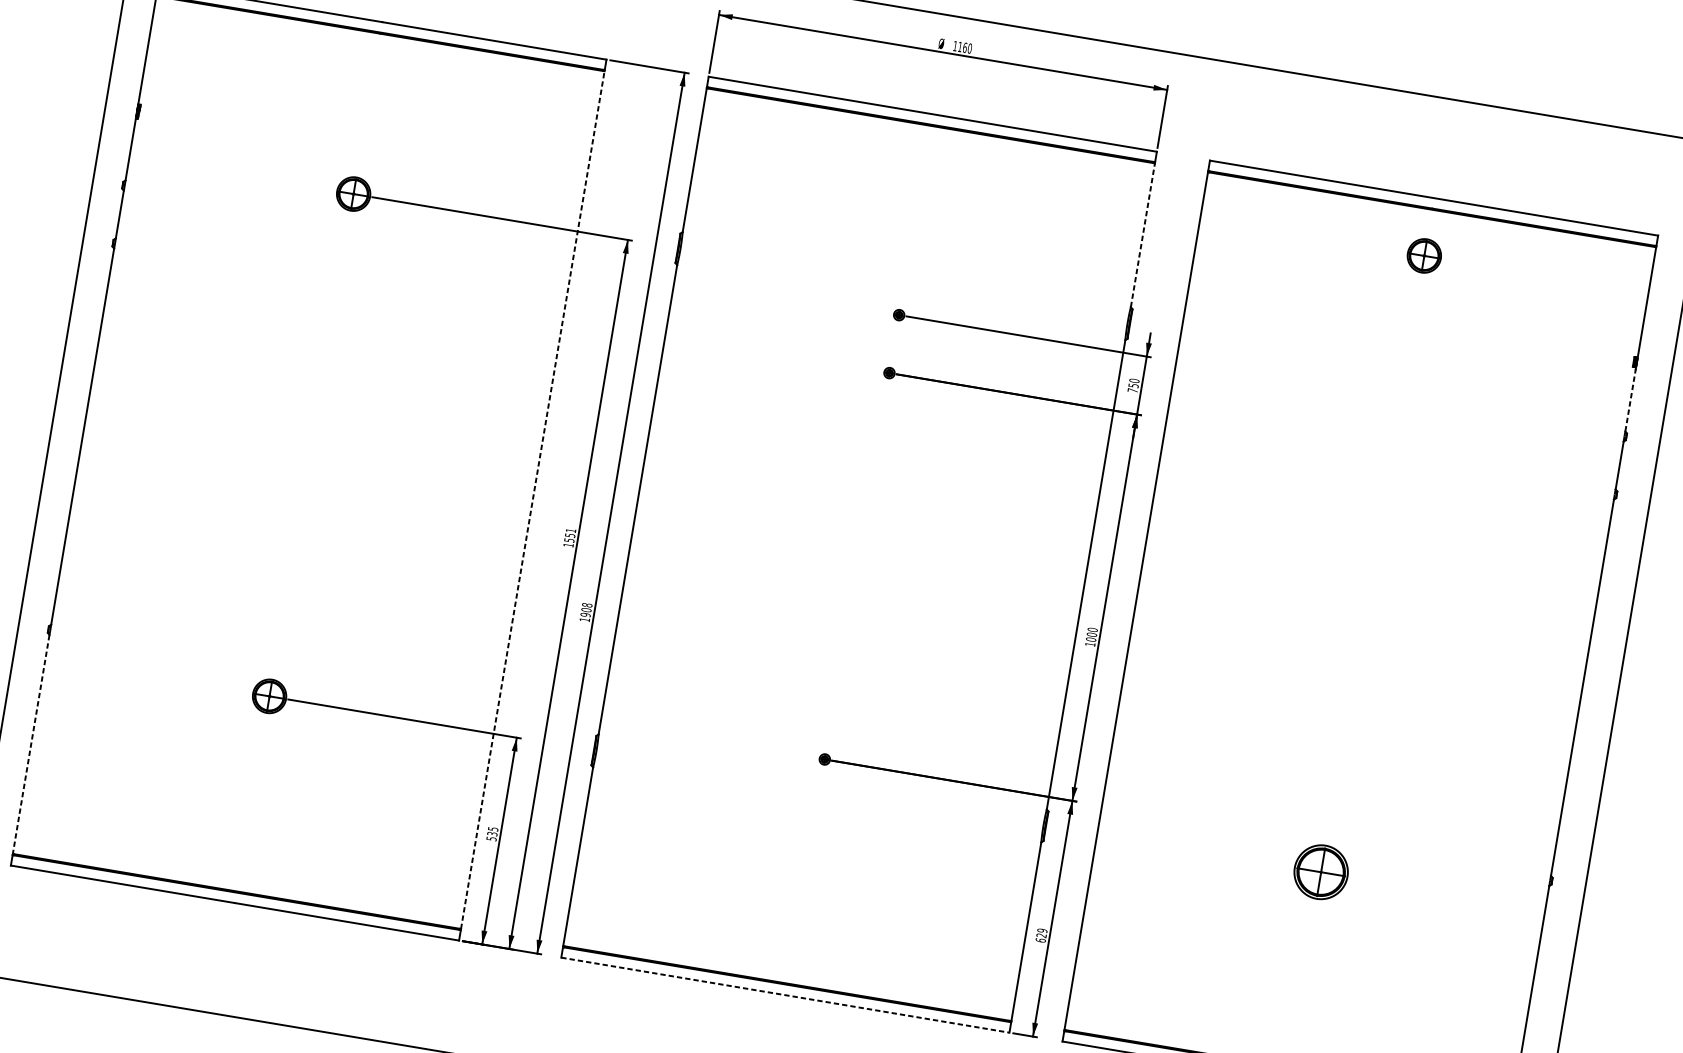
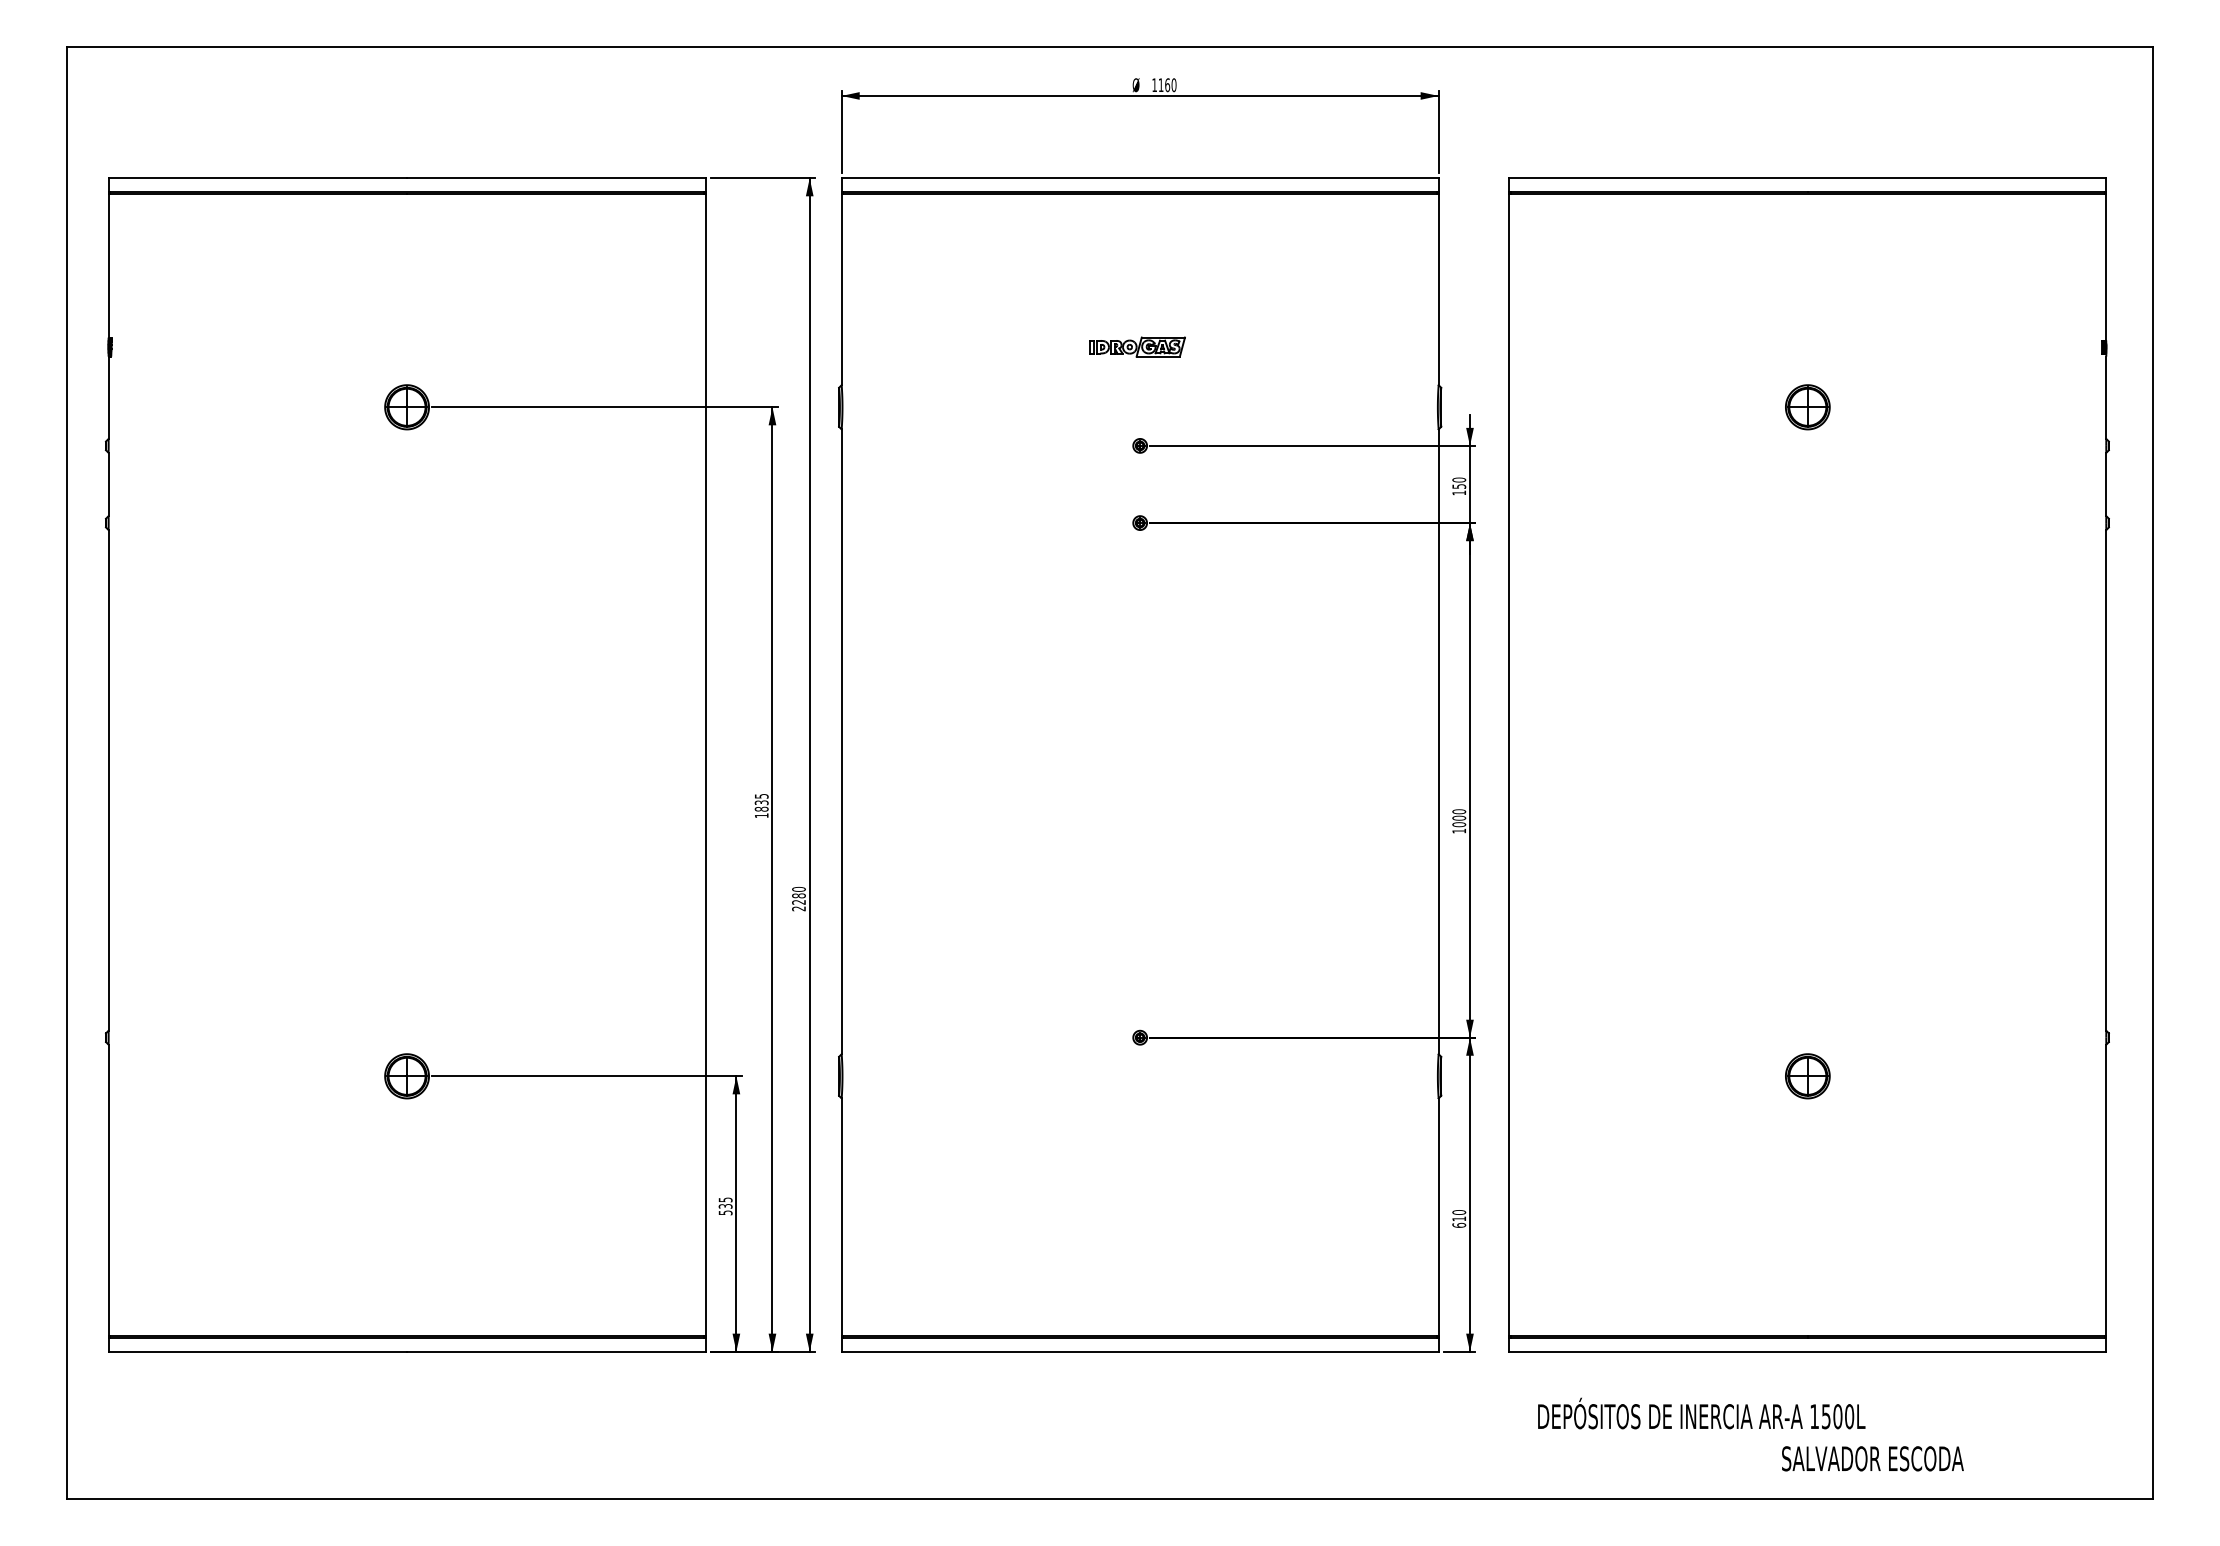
line: (1142, 235) -> (1438, 289), dashed -> solid
part: (909, 240) -> (1137, 346), added
part: (1424, 256) -> (1807, 407), moved
text: (1132, 390) -> (1458, 492), 750 -> 150
line: (1630, 400) -> (2106, 397), dashed -> solid
line: (532, 499) -> (705, 764), dashed -> solid
text: (570, 535) -> (761, 802), 1551 -> 1835
text: (585, 612) -> (798, 898), 1908 -> 2280
line: (31, 744) -> (108, 1190), dashed -> solid
part: (1320, 872) -> (1807, 1076), size x0.62
text: (1042, 933) -> (1459, 1215), 629 -> 610
line: (785, 995) -> (1140, 1351), dashed -> solid

